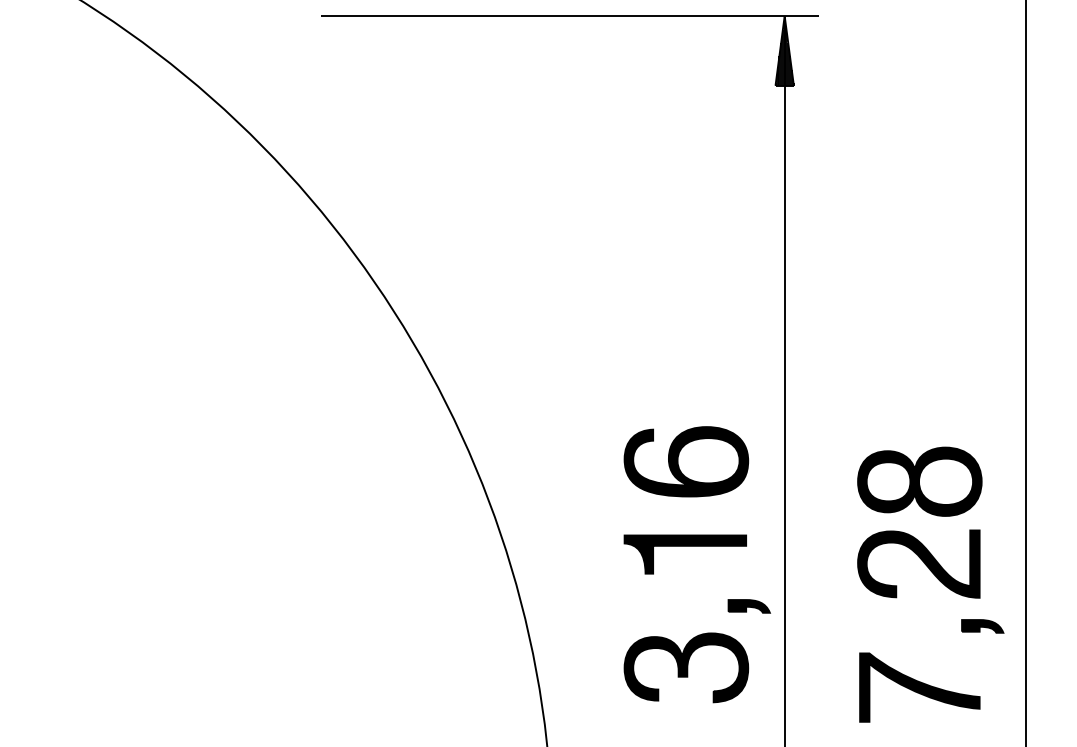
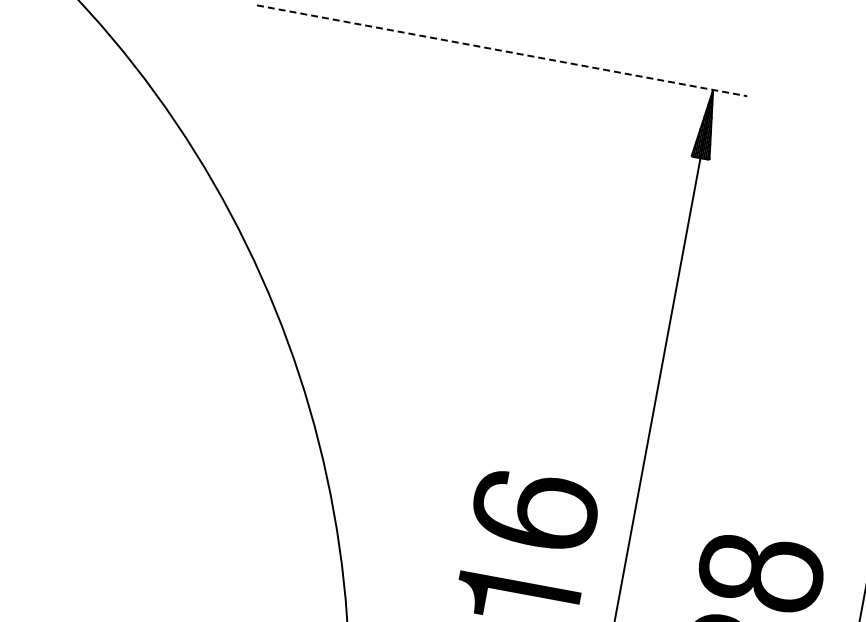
line: (570, 16) -> (502, 51), solid -> dashed

